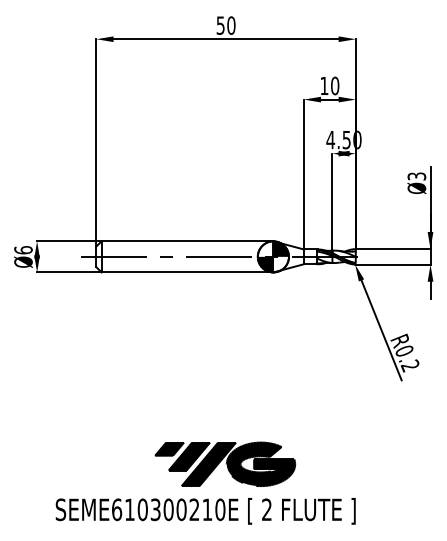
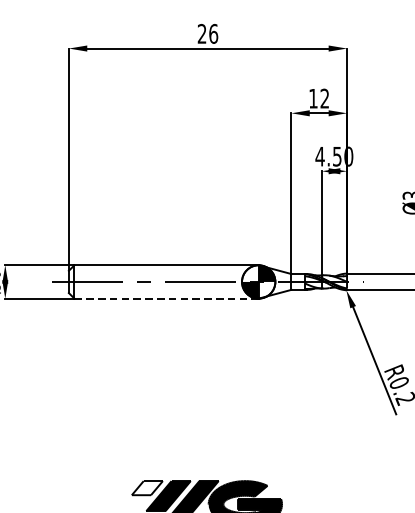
text: (225, 25) -> (207, 33), 50 -> 26
text: (335, 85) -> (325, 98), 10 -> 12
line: (187, 272) -> (166, 298), solid -> dashed
fill: (169, 448) -> (147, 487), removed

